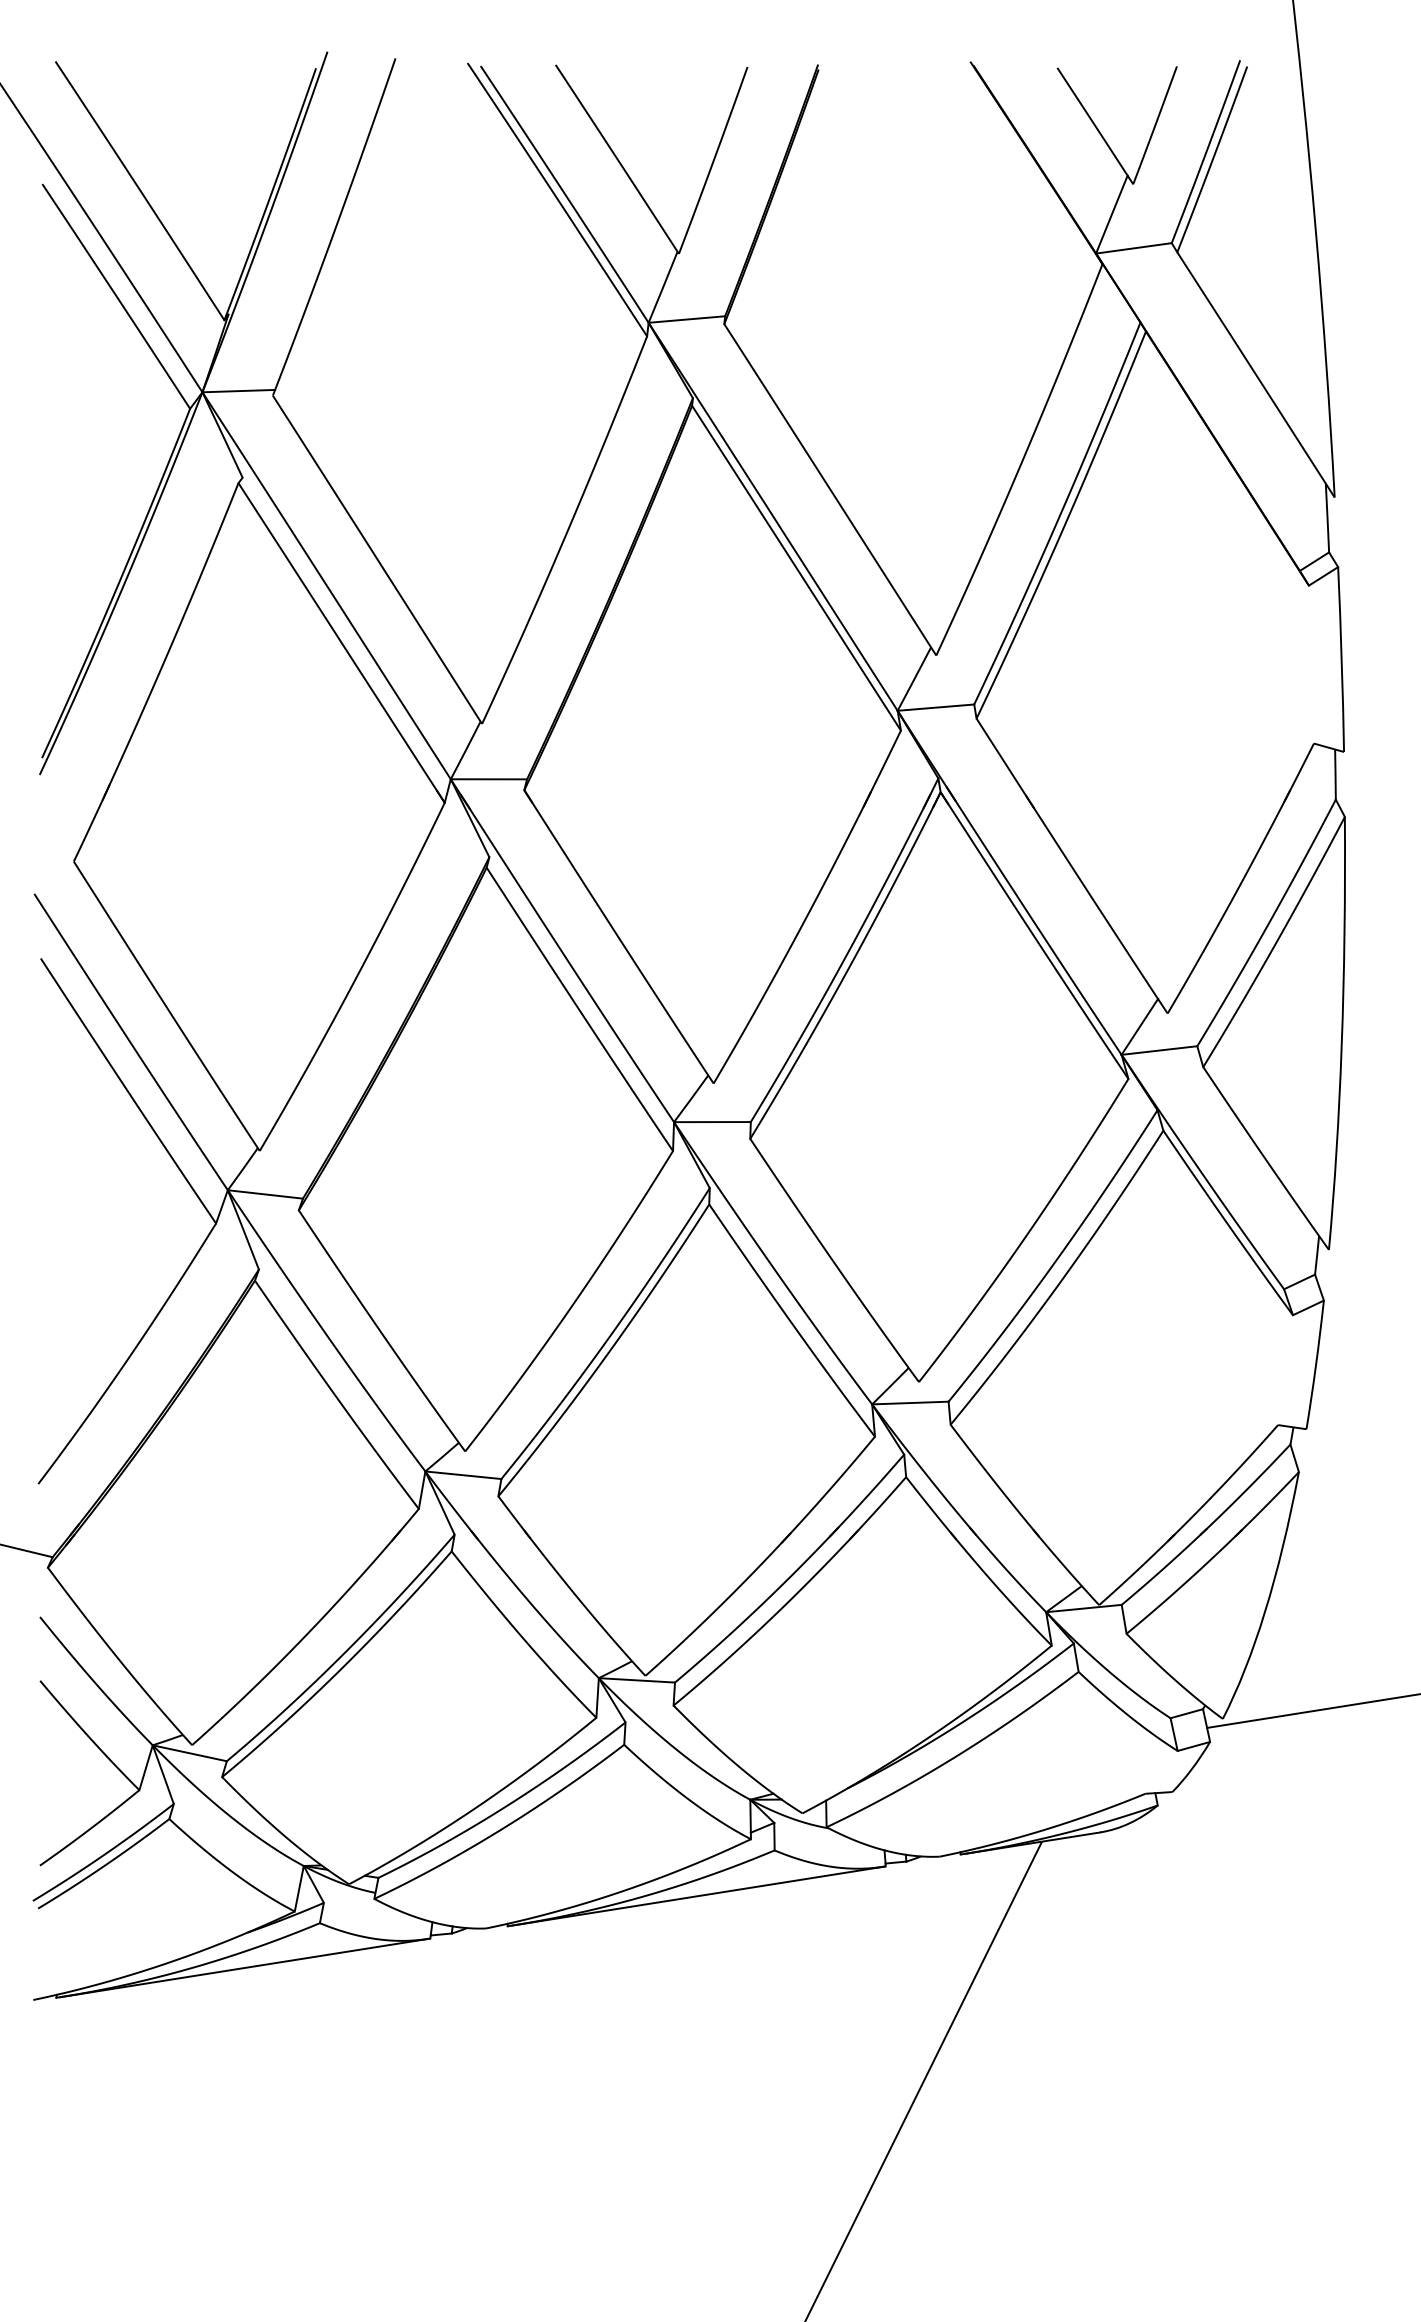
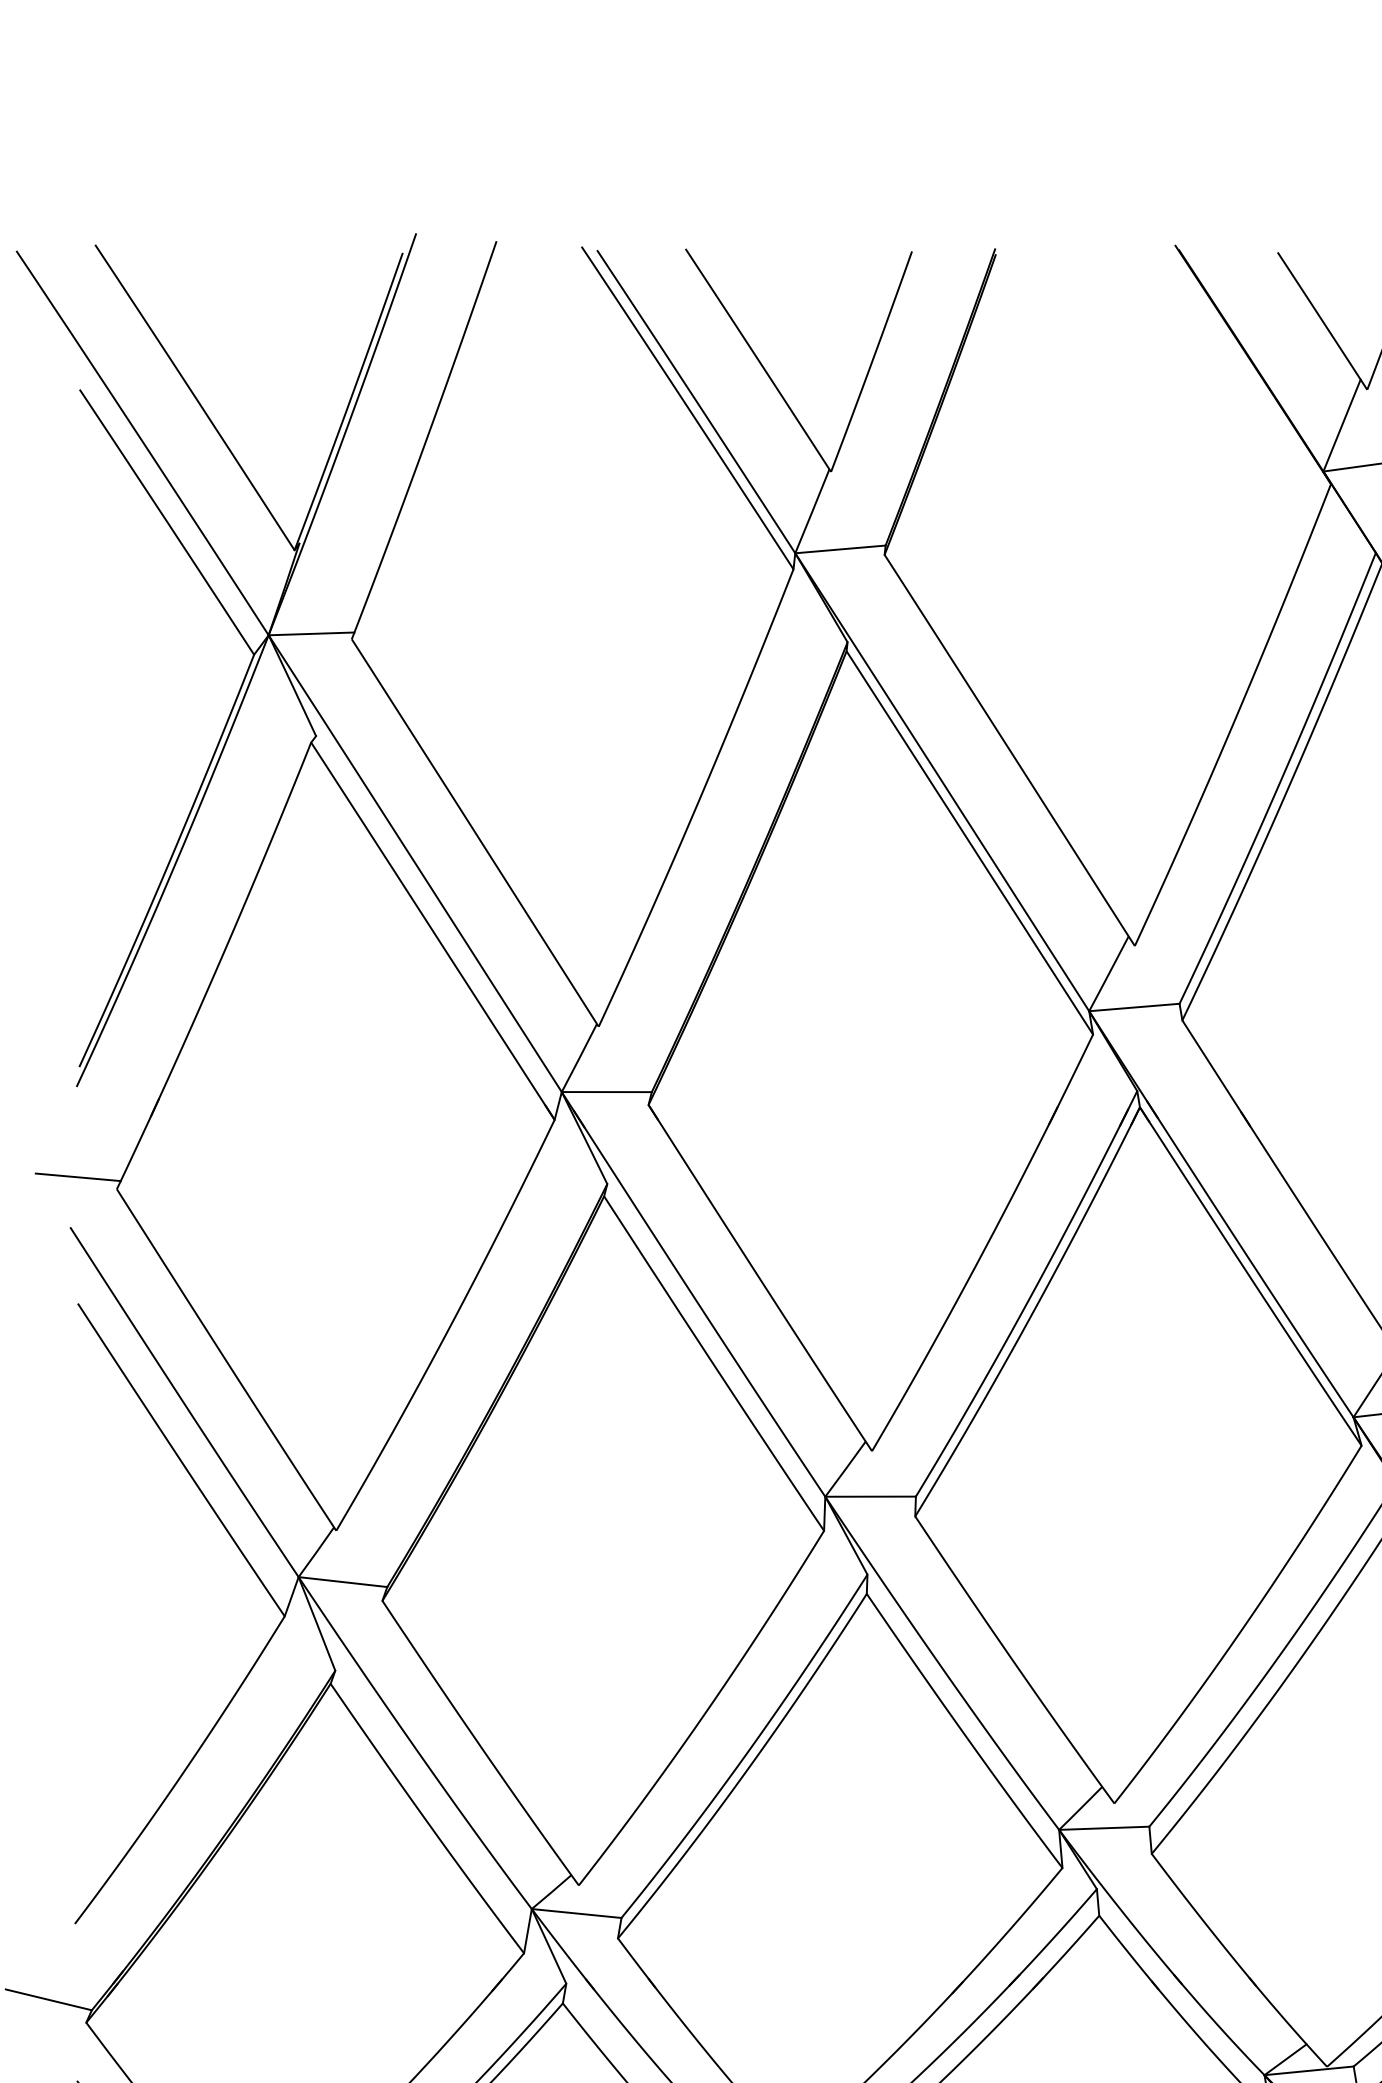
line: (41, 851) -> (78, 1177), added

